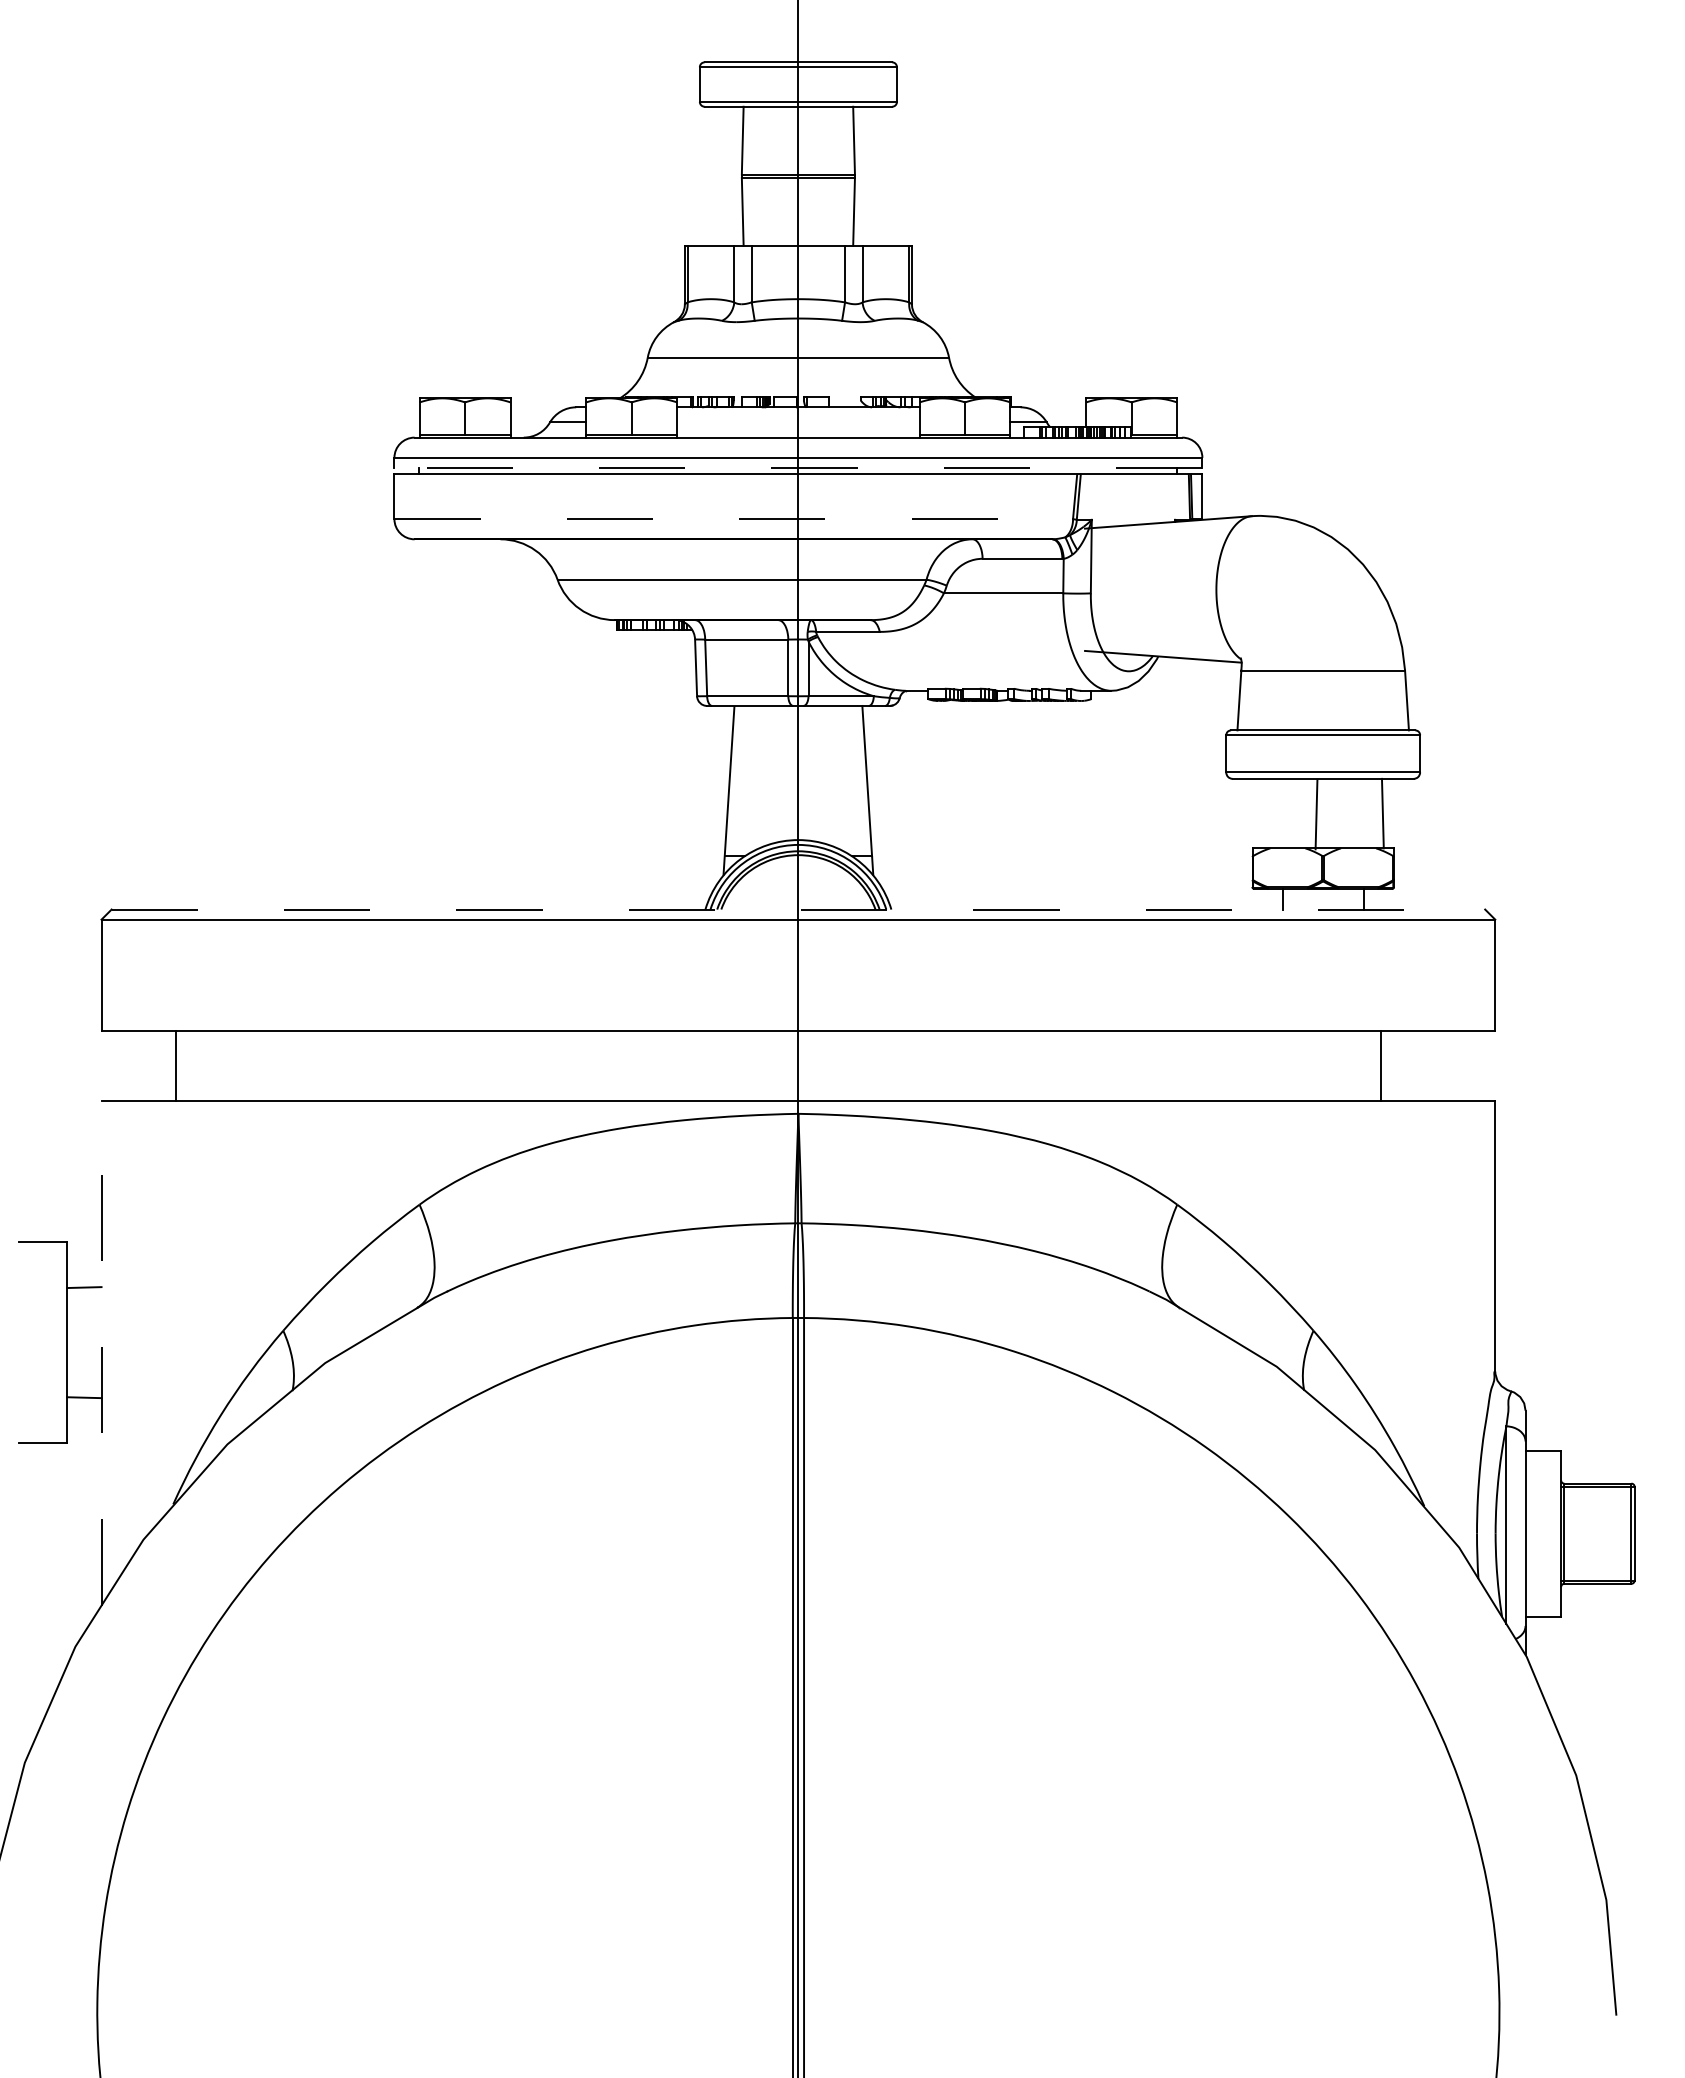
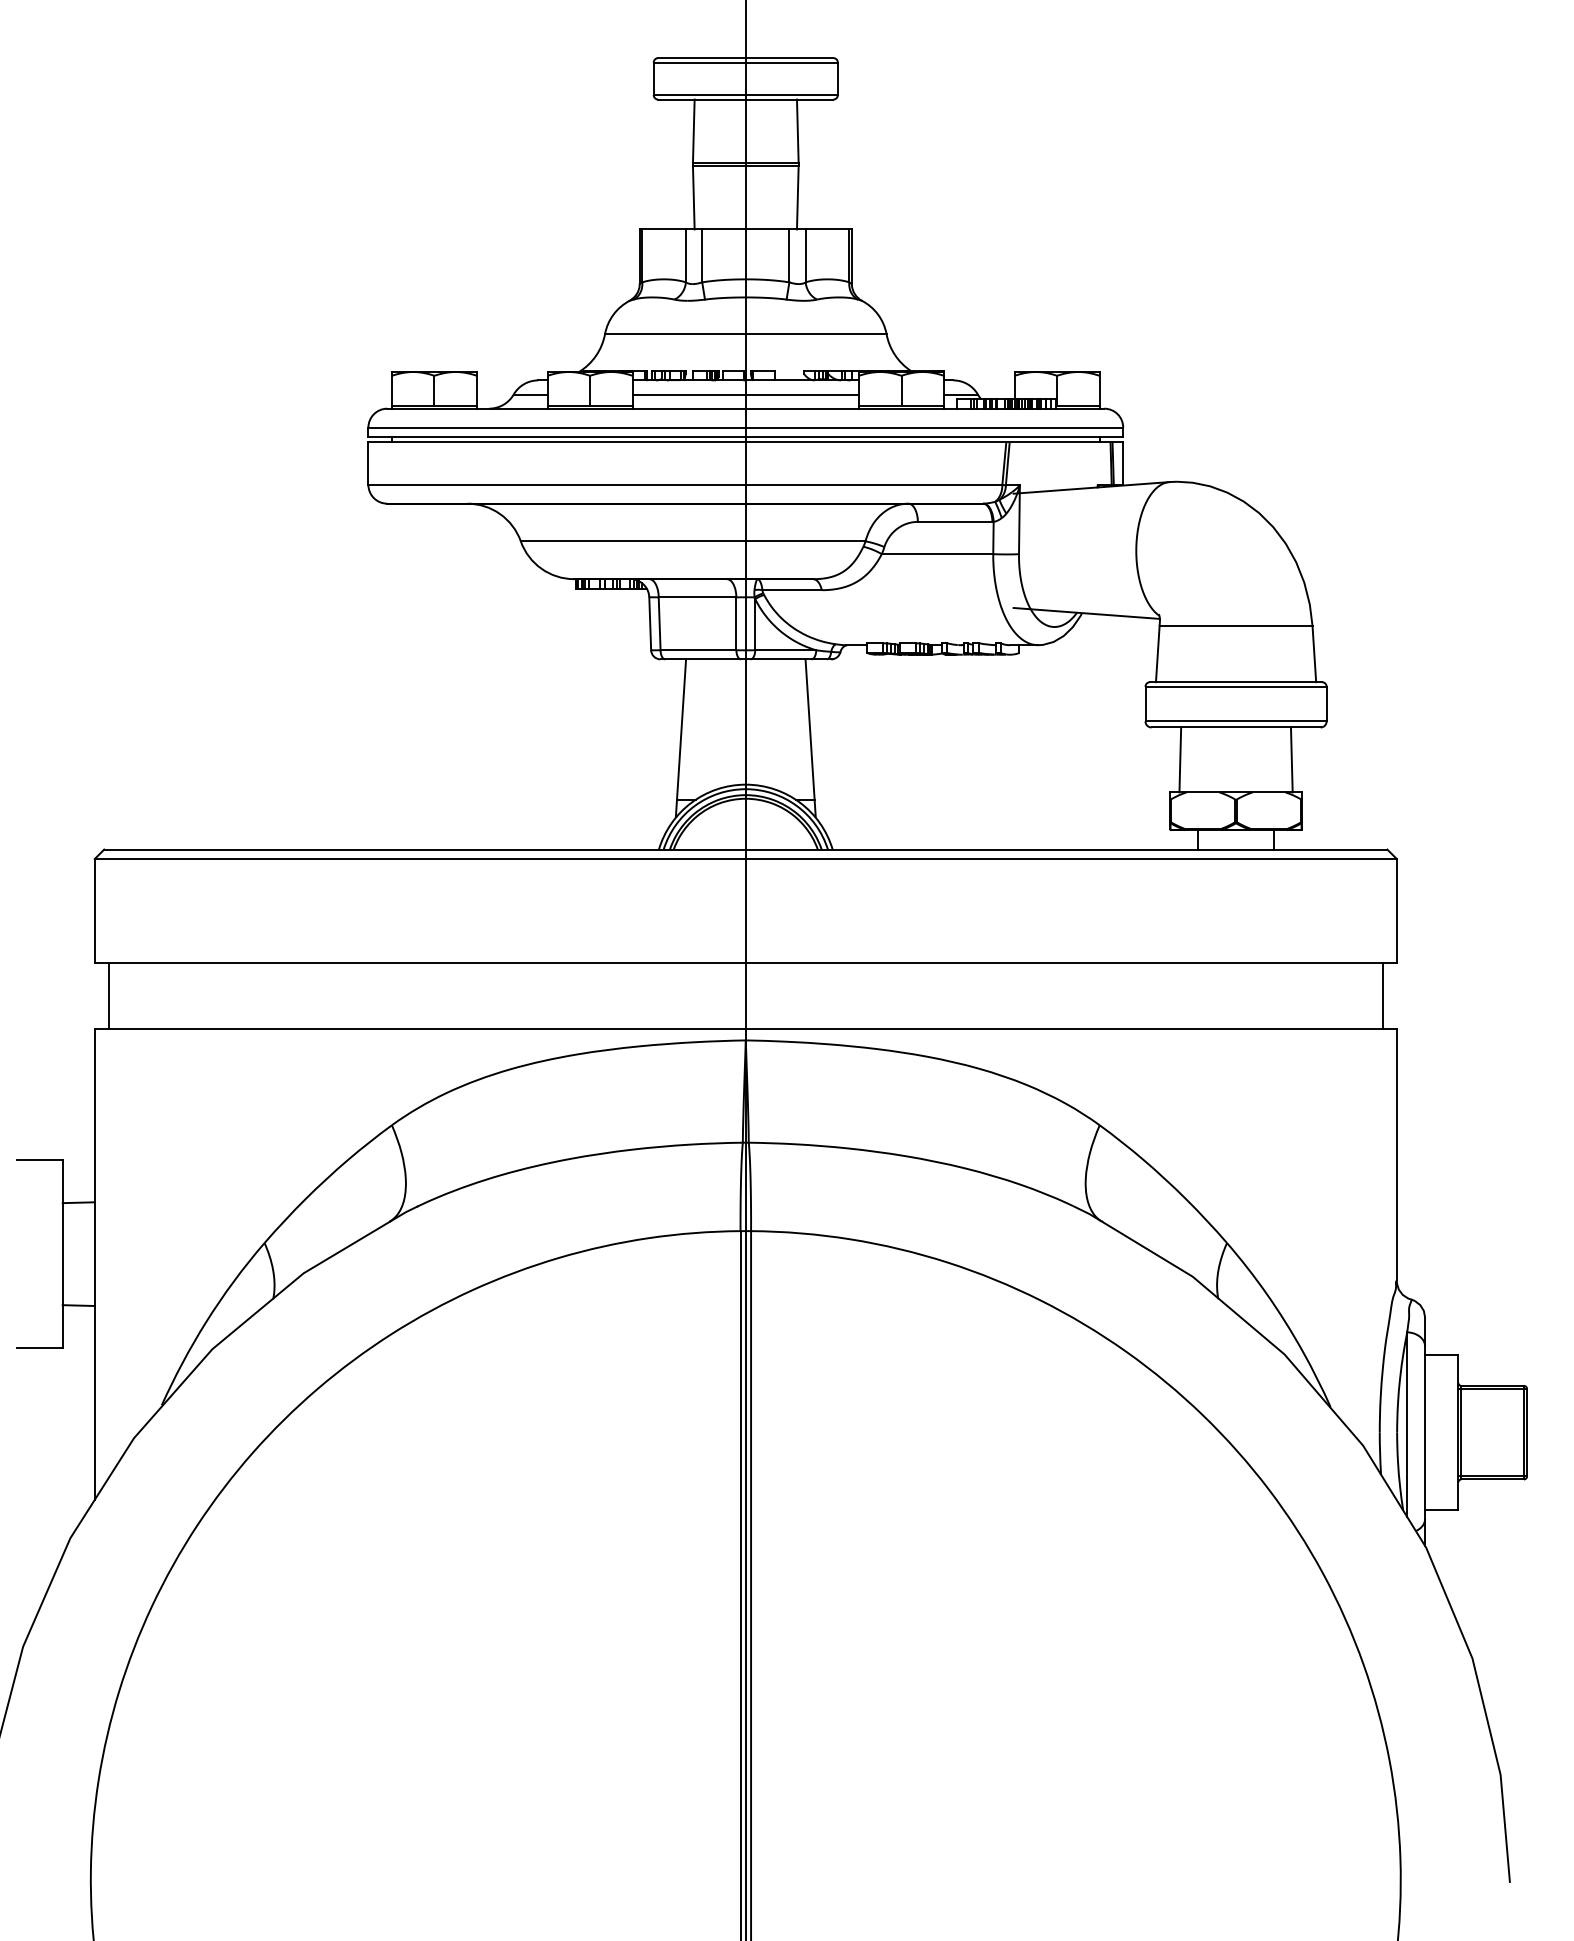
line: (798, 422) -> (745, 394), added
line: (798, 468) -> (745, 437), dashed -> solid
line: (734, 519) -> (686, 485), dashed -> solid
line: (1316, 814) -> (1180, 759), moved
line: (798, 909) -> (745, 849), dashed -> solid
line: (176, 1065) -> (108, 995), moved
line: (1381, 1065) -> (1383, 995), moved
line: (101, 1353) -> (94, 1264), dashed -> solid

